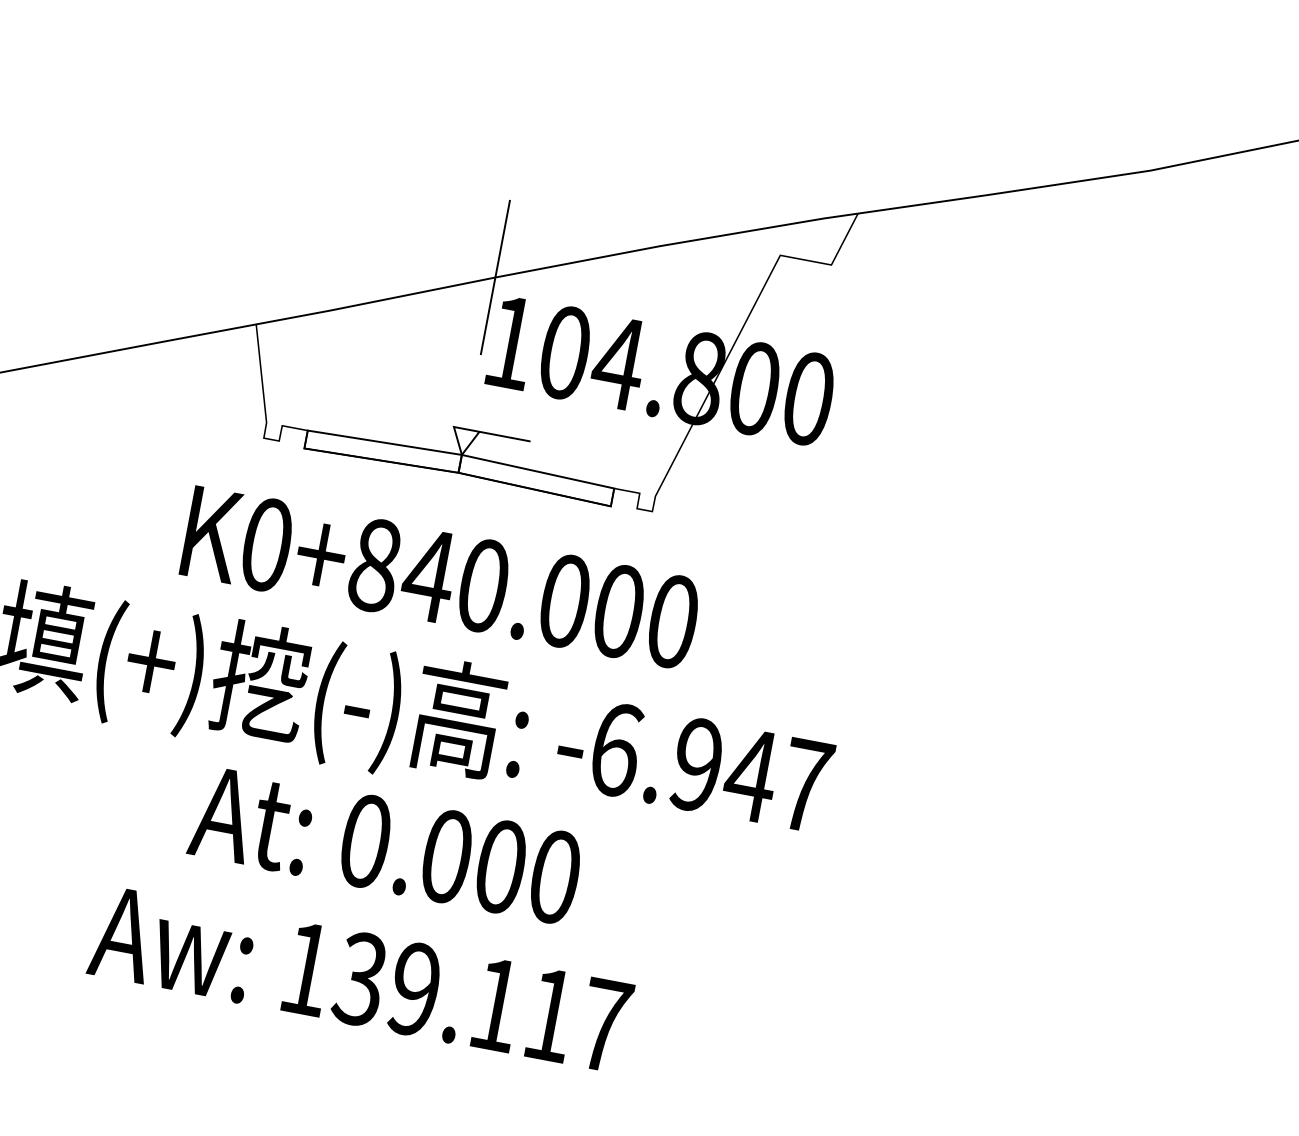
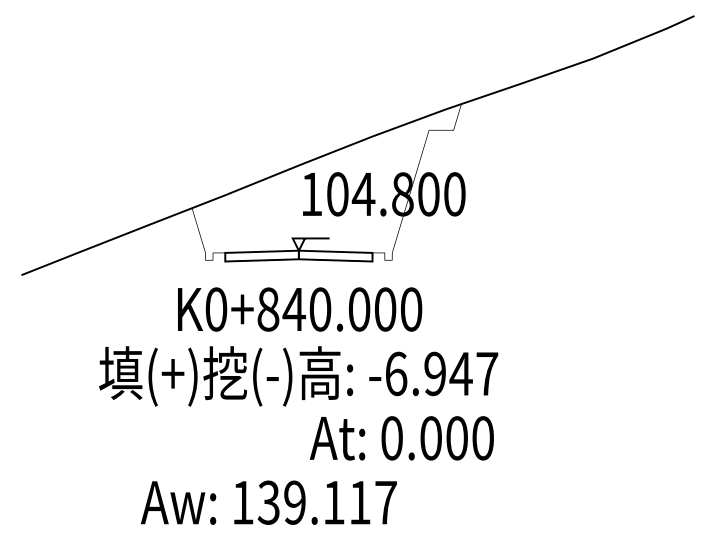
line: (494, 277) -> (298, 165), removed
text: (385, 845) -> (401, 438), moved
text: (359, 978) -> (268, 502), moved

